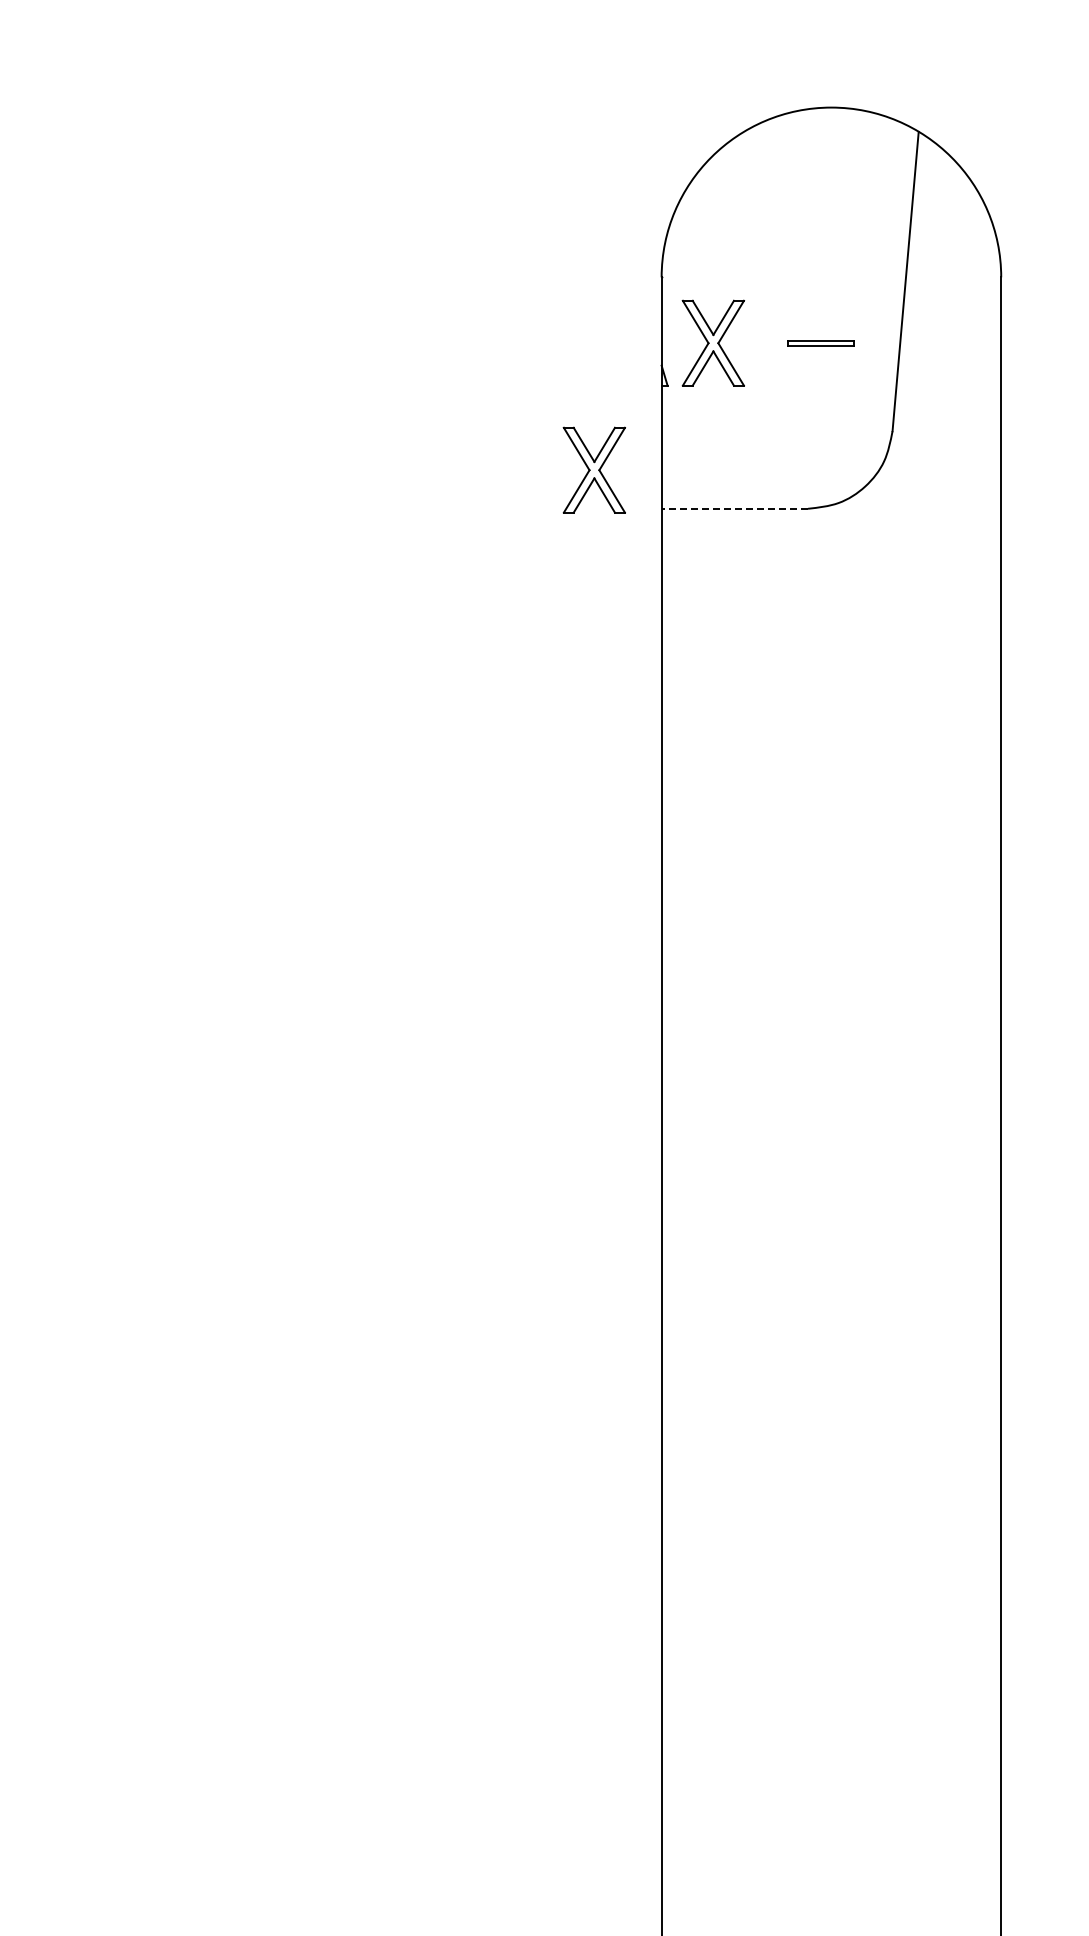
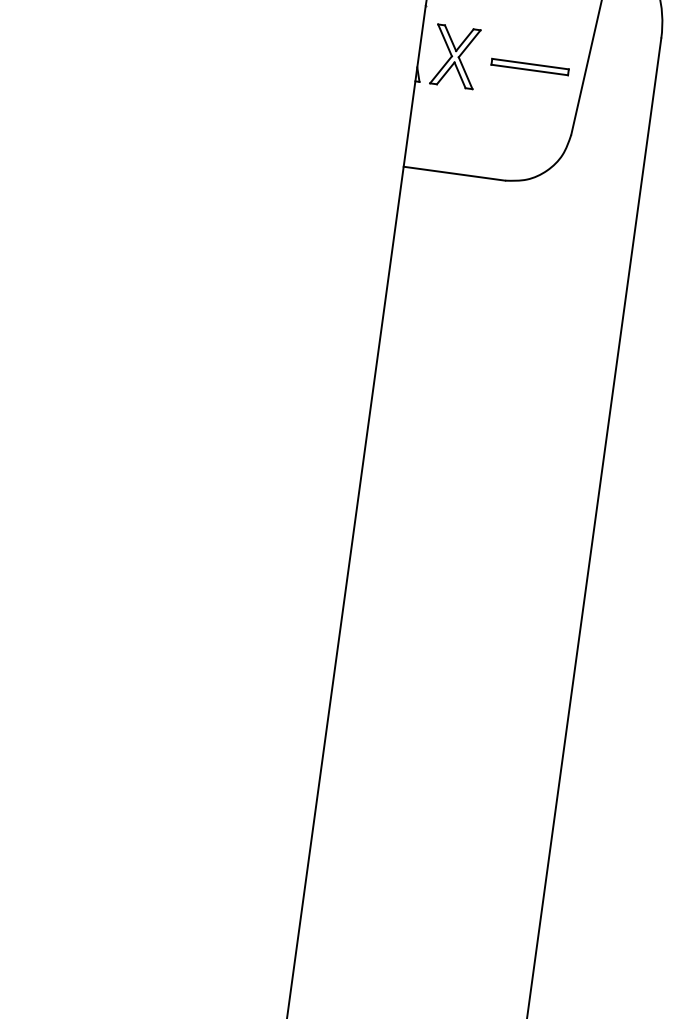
part: (820, 342) -> (529, 66), size x1.67
part: (594, 469) -> (360, 133), removed
line: (734, 508) -> (454, 173), dashed -> solid

